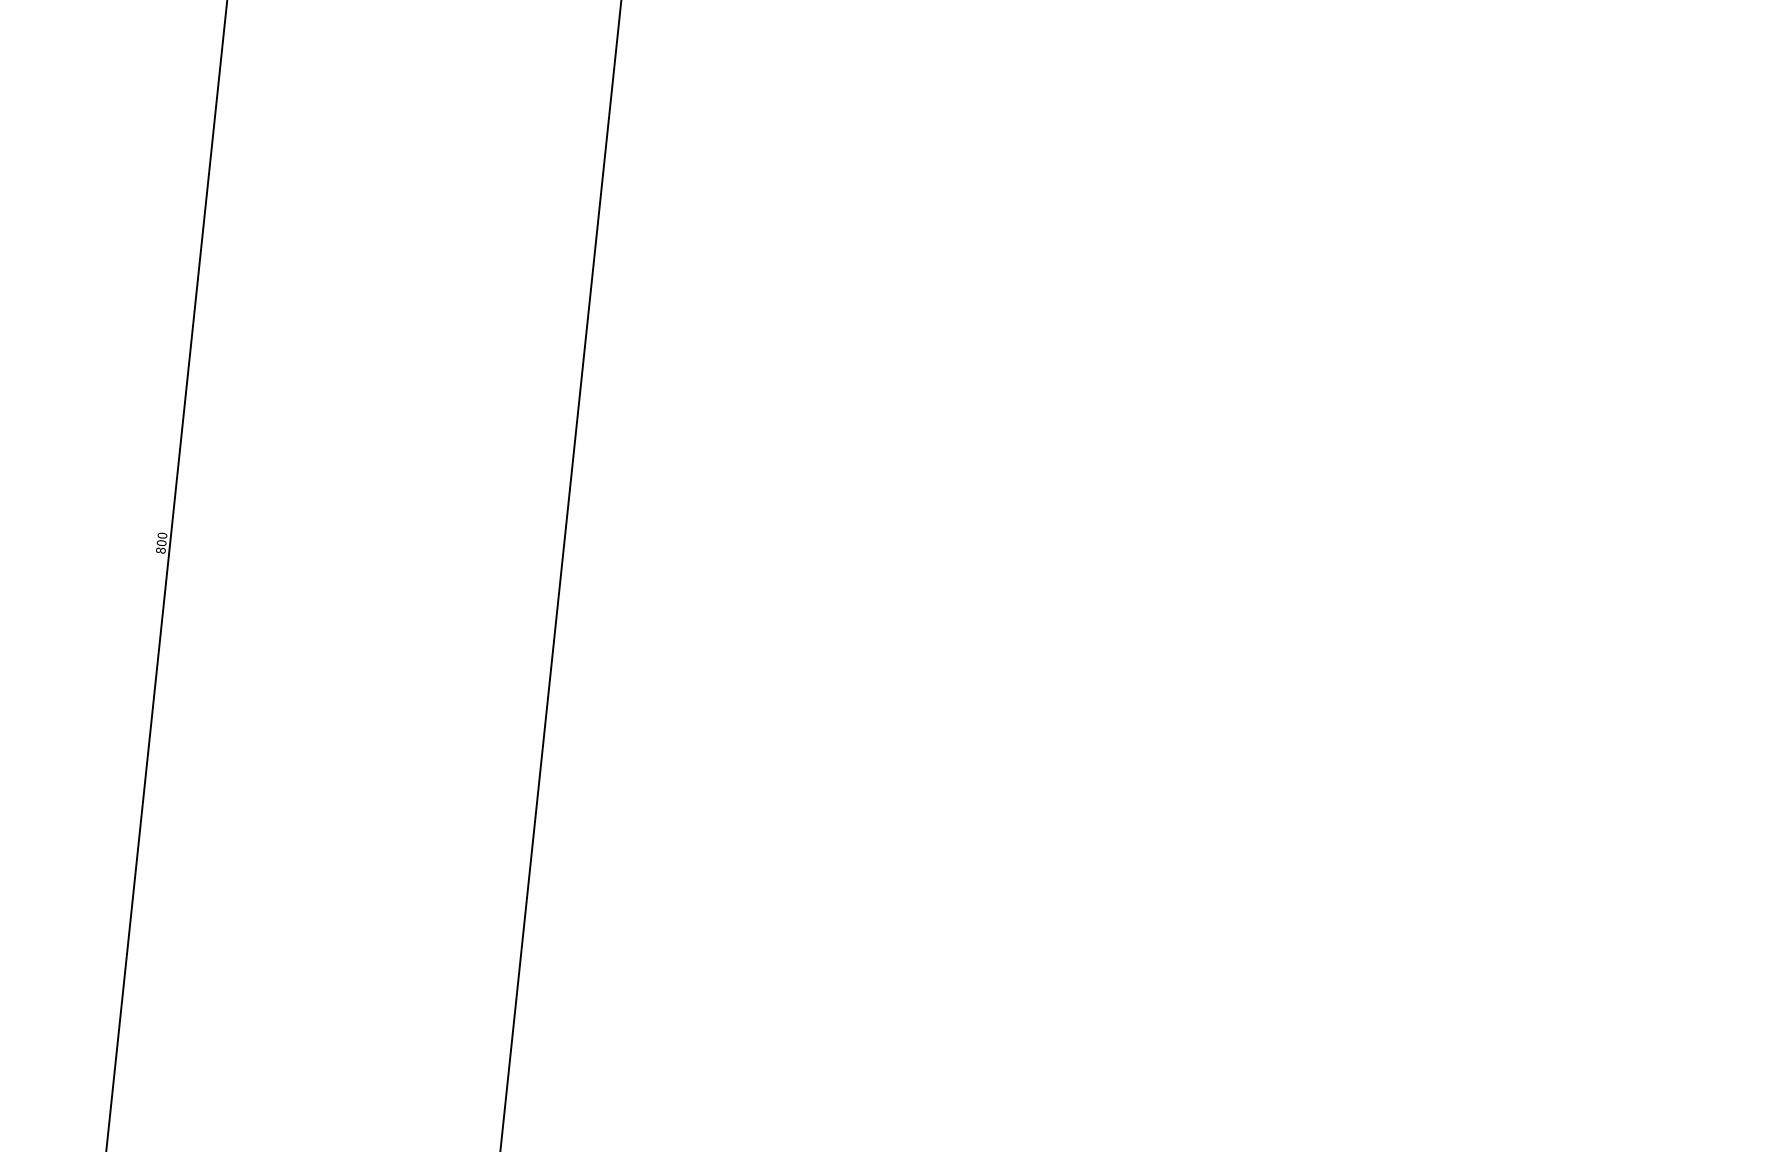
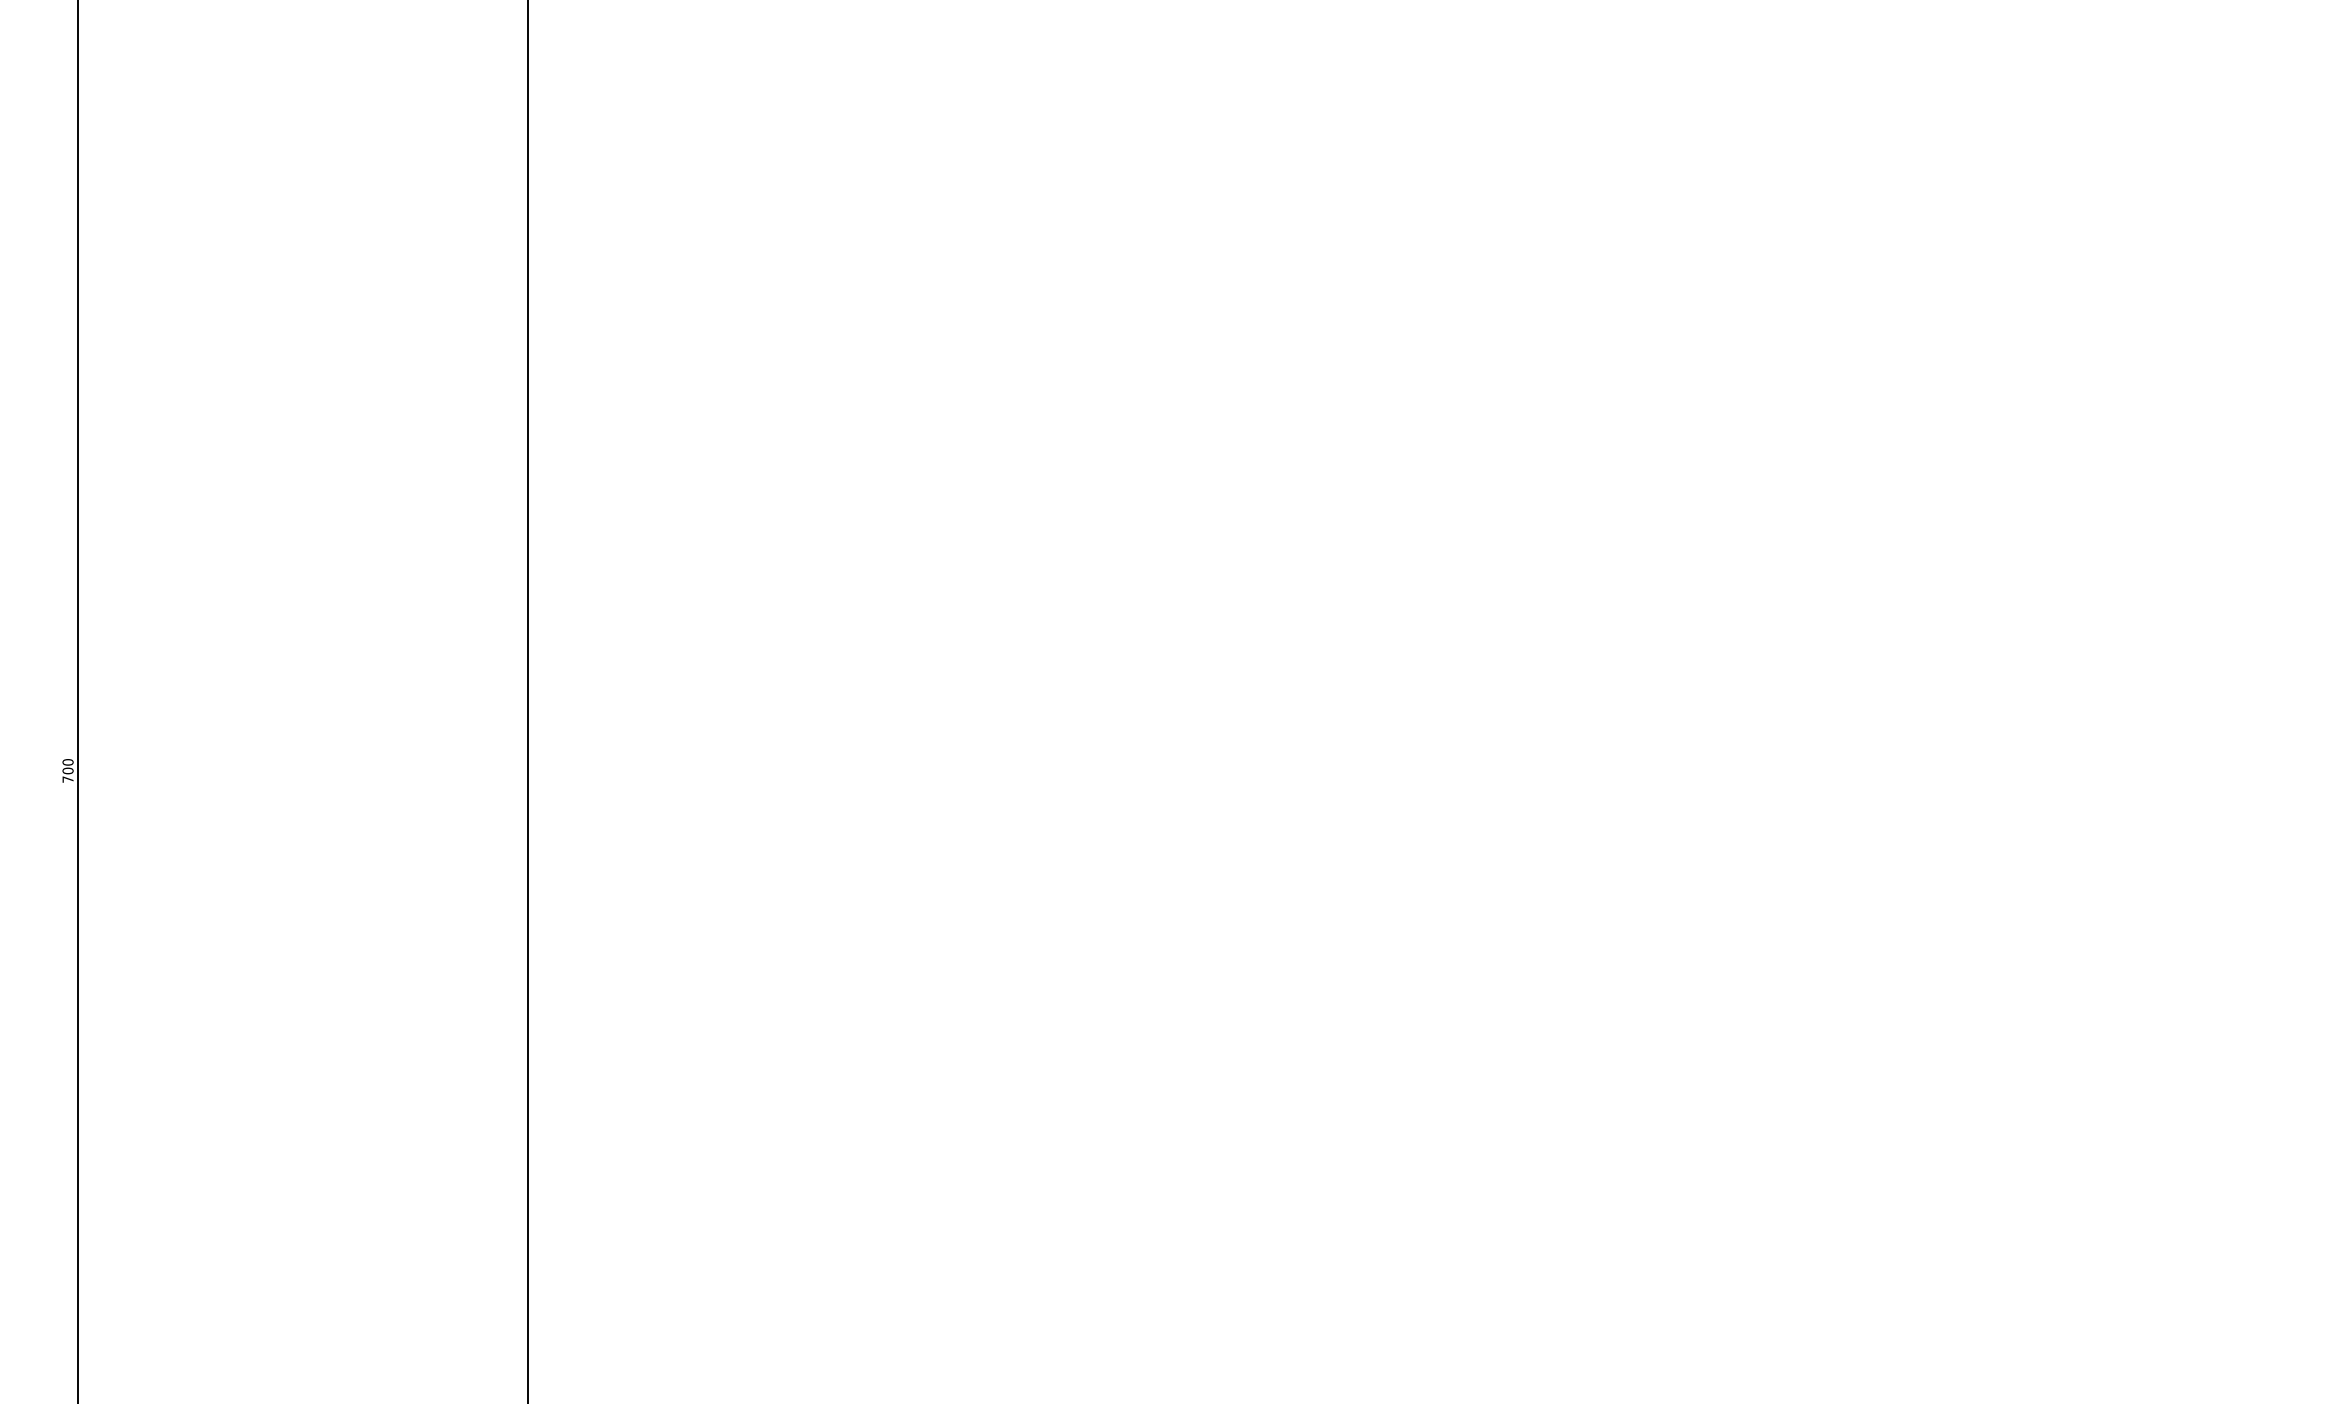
text: (160, 550) -> (67, 779), 800 -> 700

